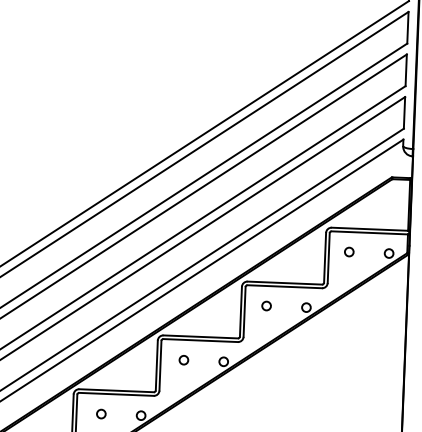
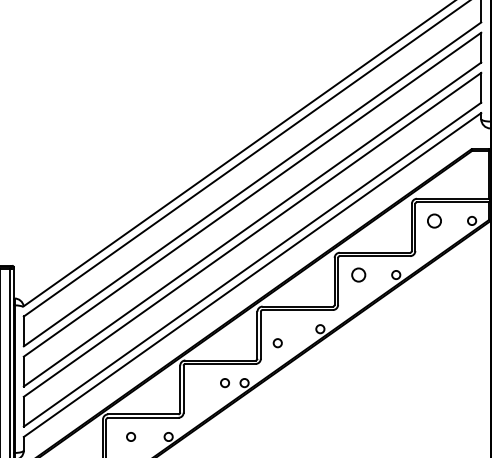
circle: (349, 251) -> (434, 220), size x1.6
circle: (266, 305) -> (358, 274), size x1.6
circle: (183, 360) -> (277, 343), moved
circle: (100, 414) -> (224, 383), moved

